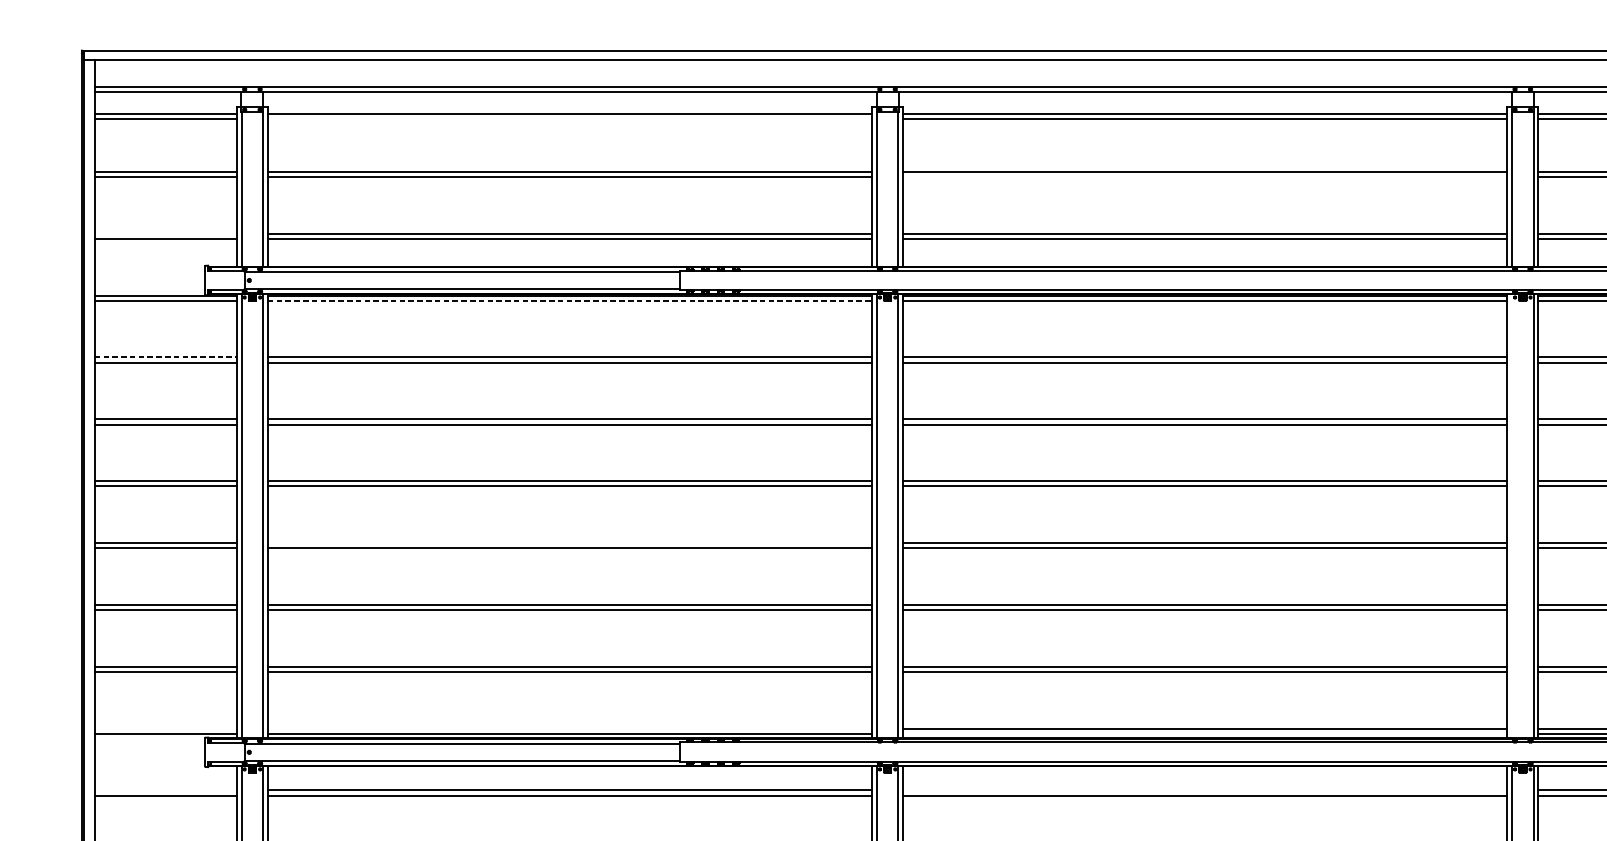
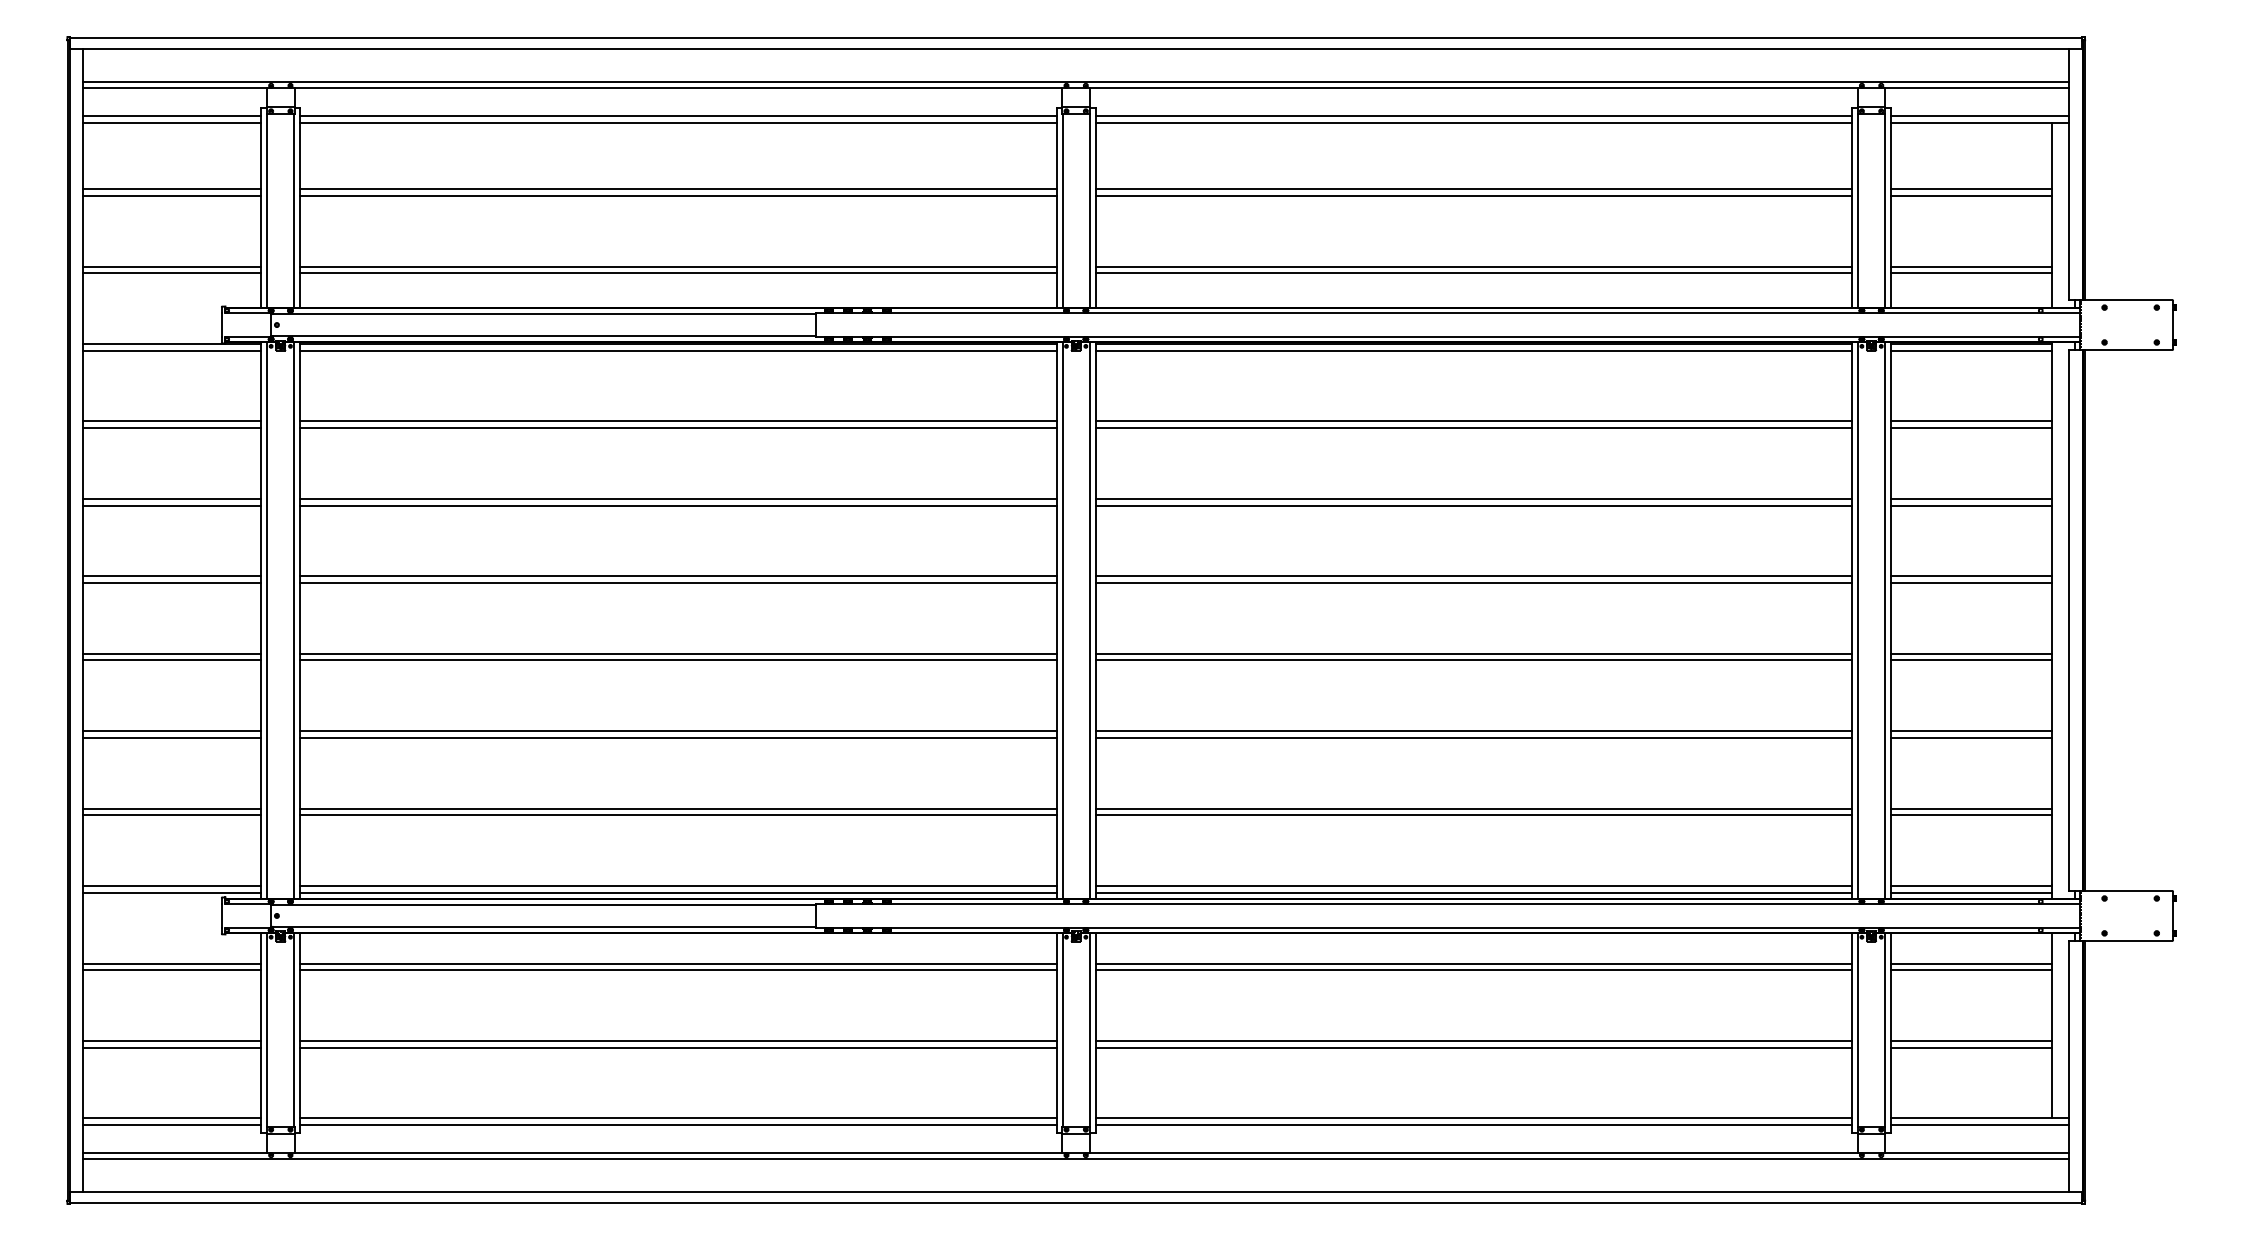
line: (570, 118) -> (678, 122), added
line: (1204, 177) -> (1473, 195), added
line: (165, 233) -> (172, 266), added
line: (570, 300) -> (679, 350), dashed -> solid
line: (165, 357) -> (172, 421), dashed -> solid
line: (1512, 516) -> (1858, 620), added
line: (570, 542) -> (678, 653), added
line: (165, 728) -> (172, 886), added
line: (570, 728) -> (678, 886), added
line: (1204, 733) -> (1473, 892), added
line: (165, 790) -> (172, 963), added
line: (1204, 790) -> (1473, 963), added

